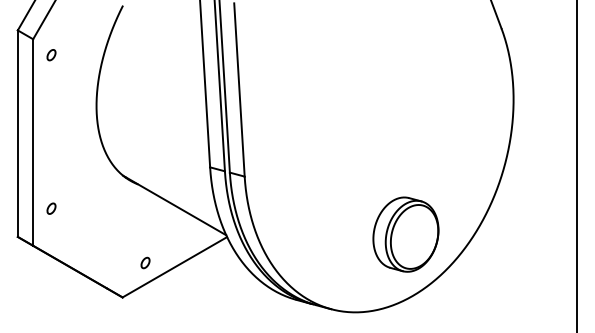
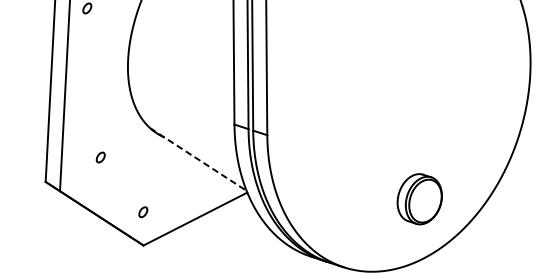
line: (174, 205) -> (198, 159), solid -> dashed
part: (51, 208) -> (100, 157), moved
part: (405, 234) -> (419, 199), size x0.7
part: (145, 262) -> (143, 211), moved

